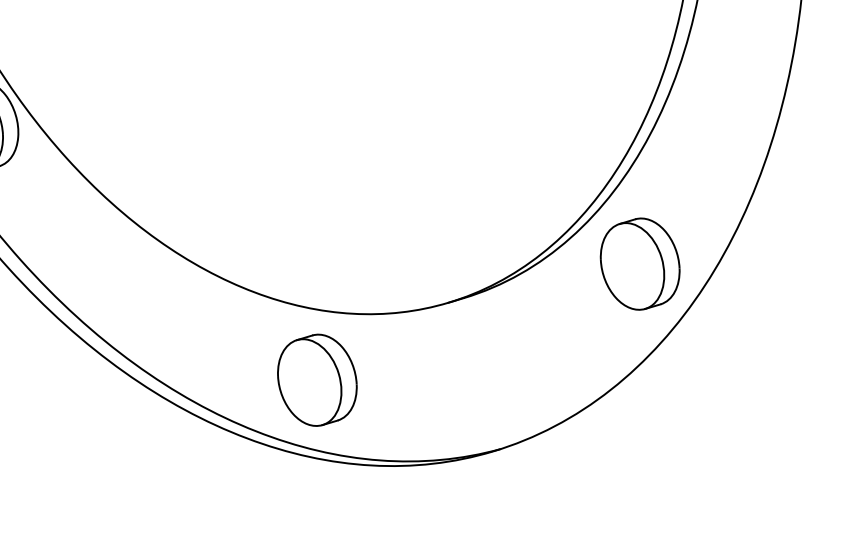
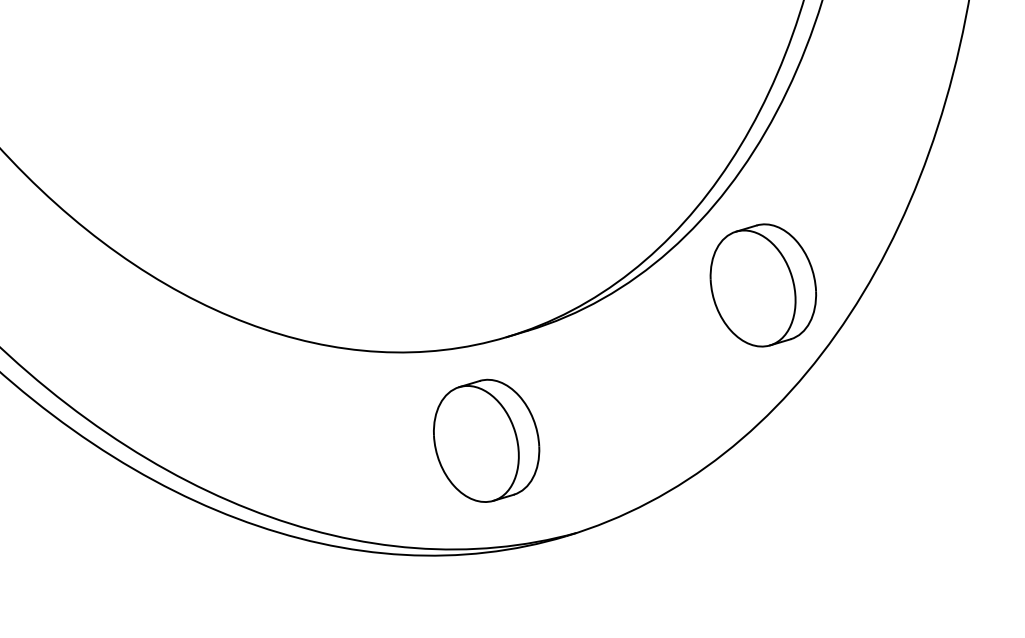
part: (317, 379) -> (486, 439), moved

